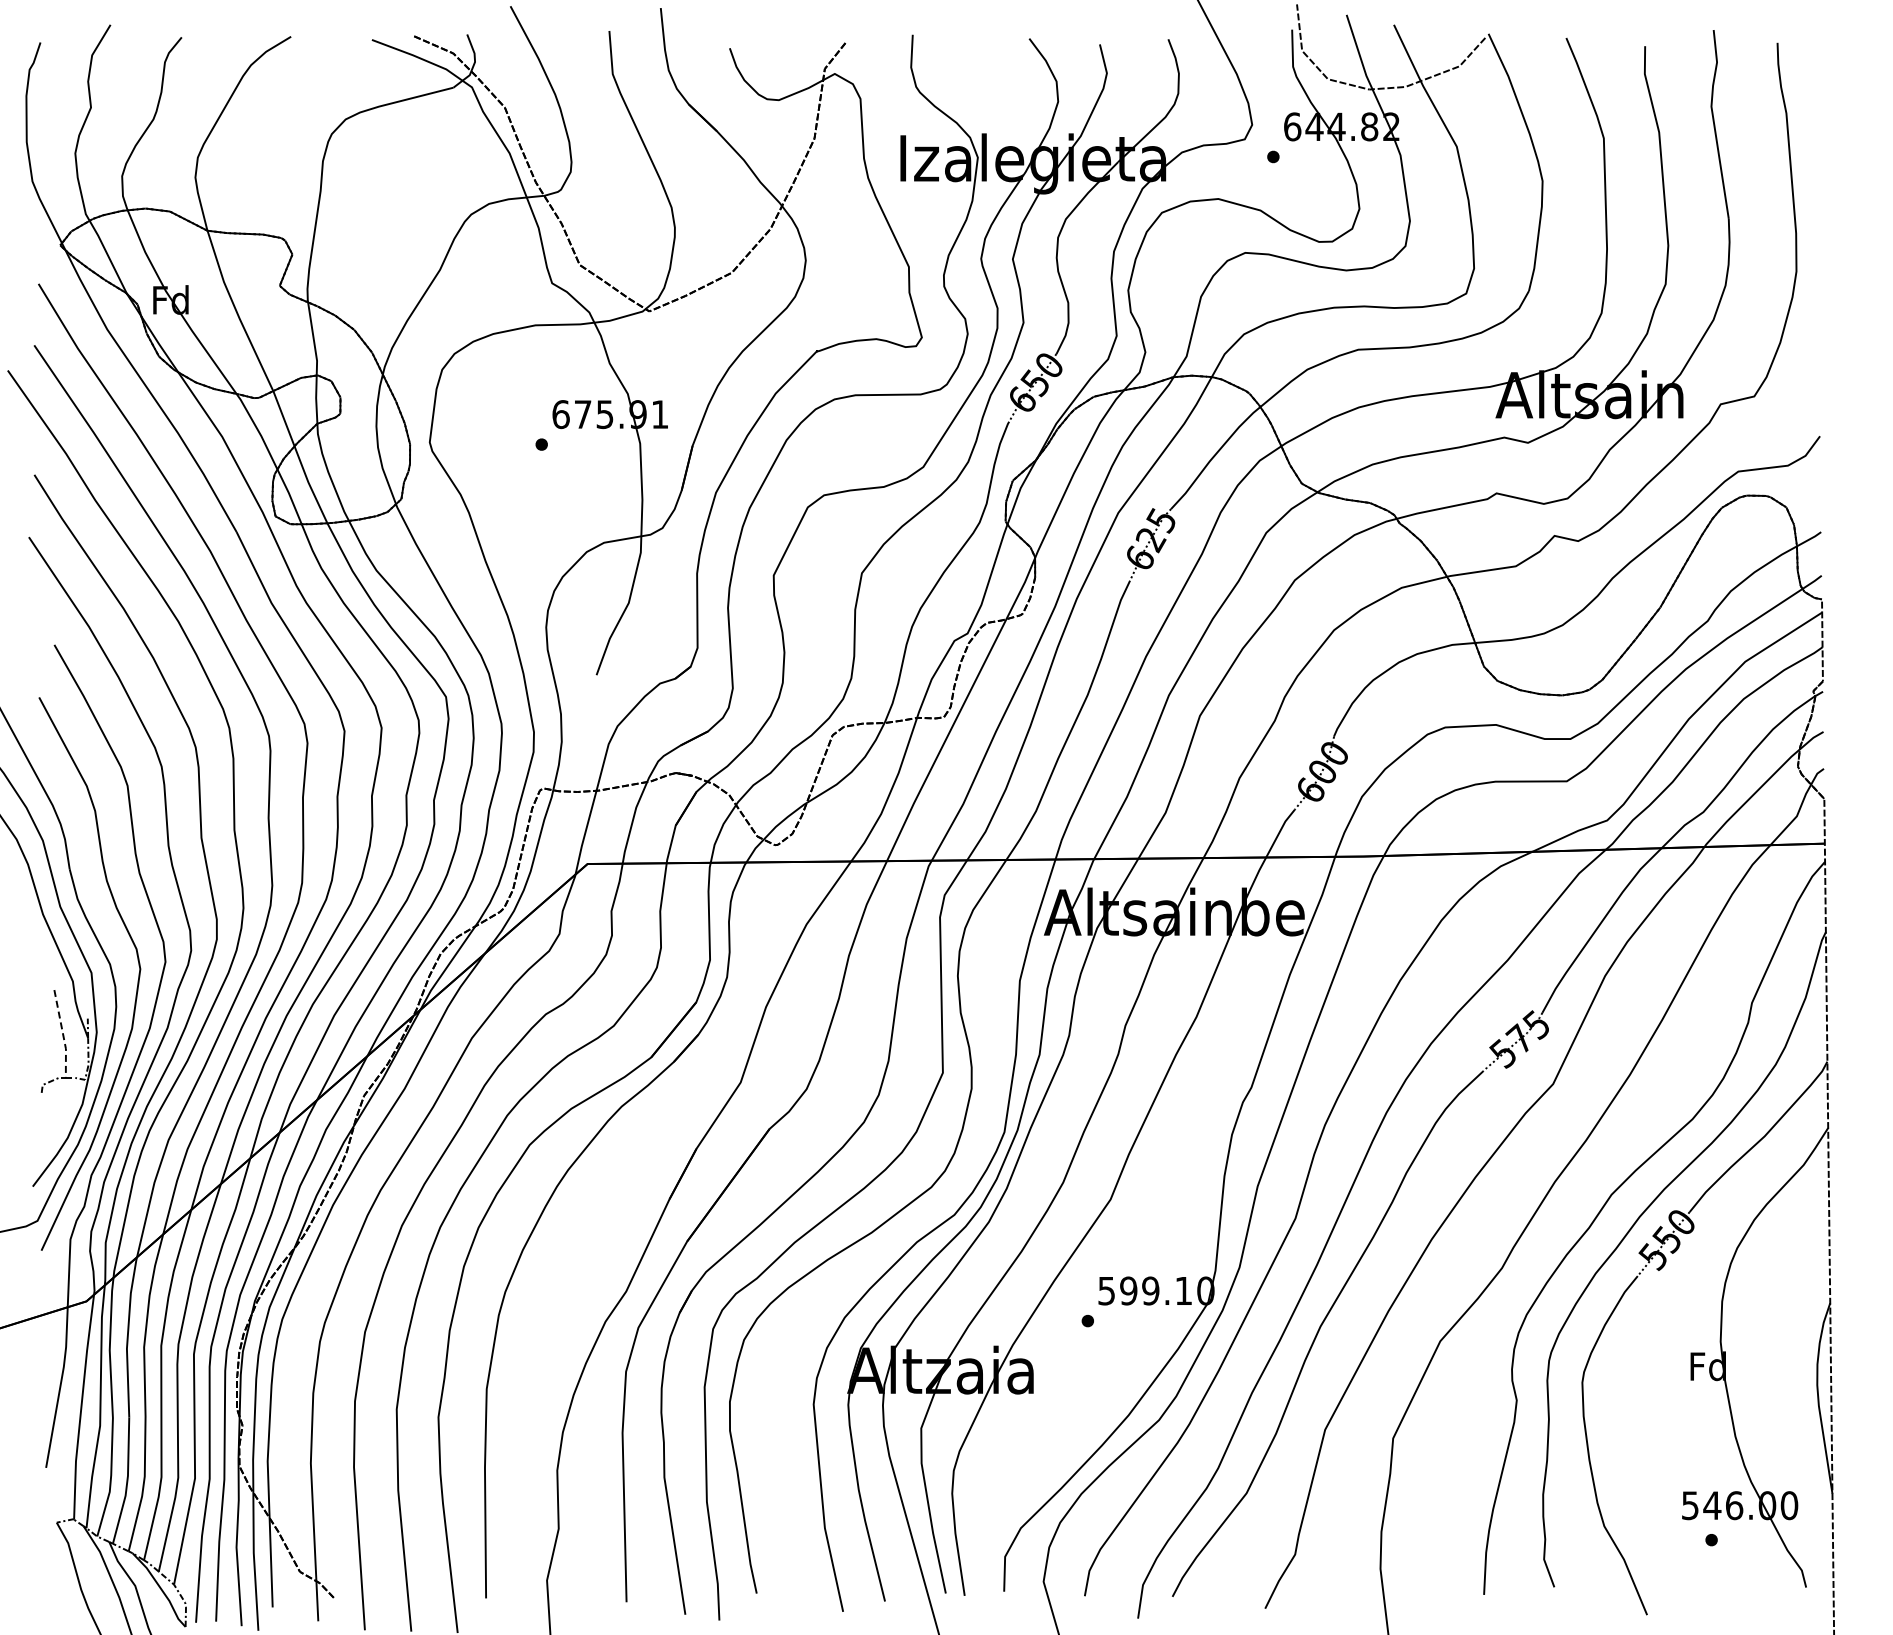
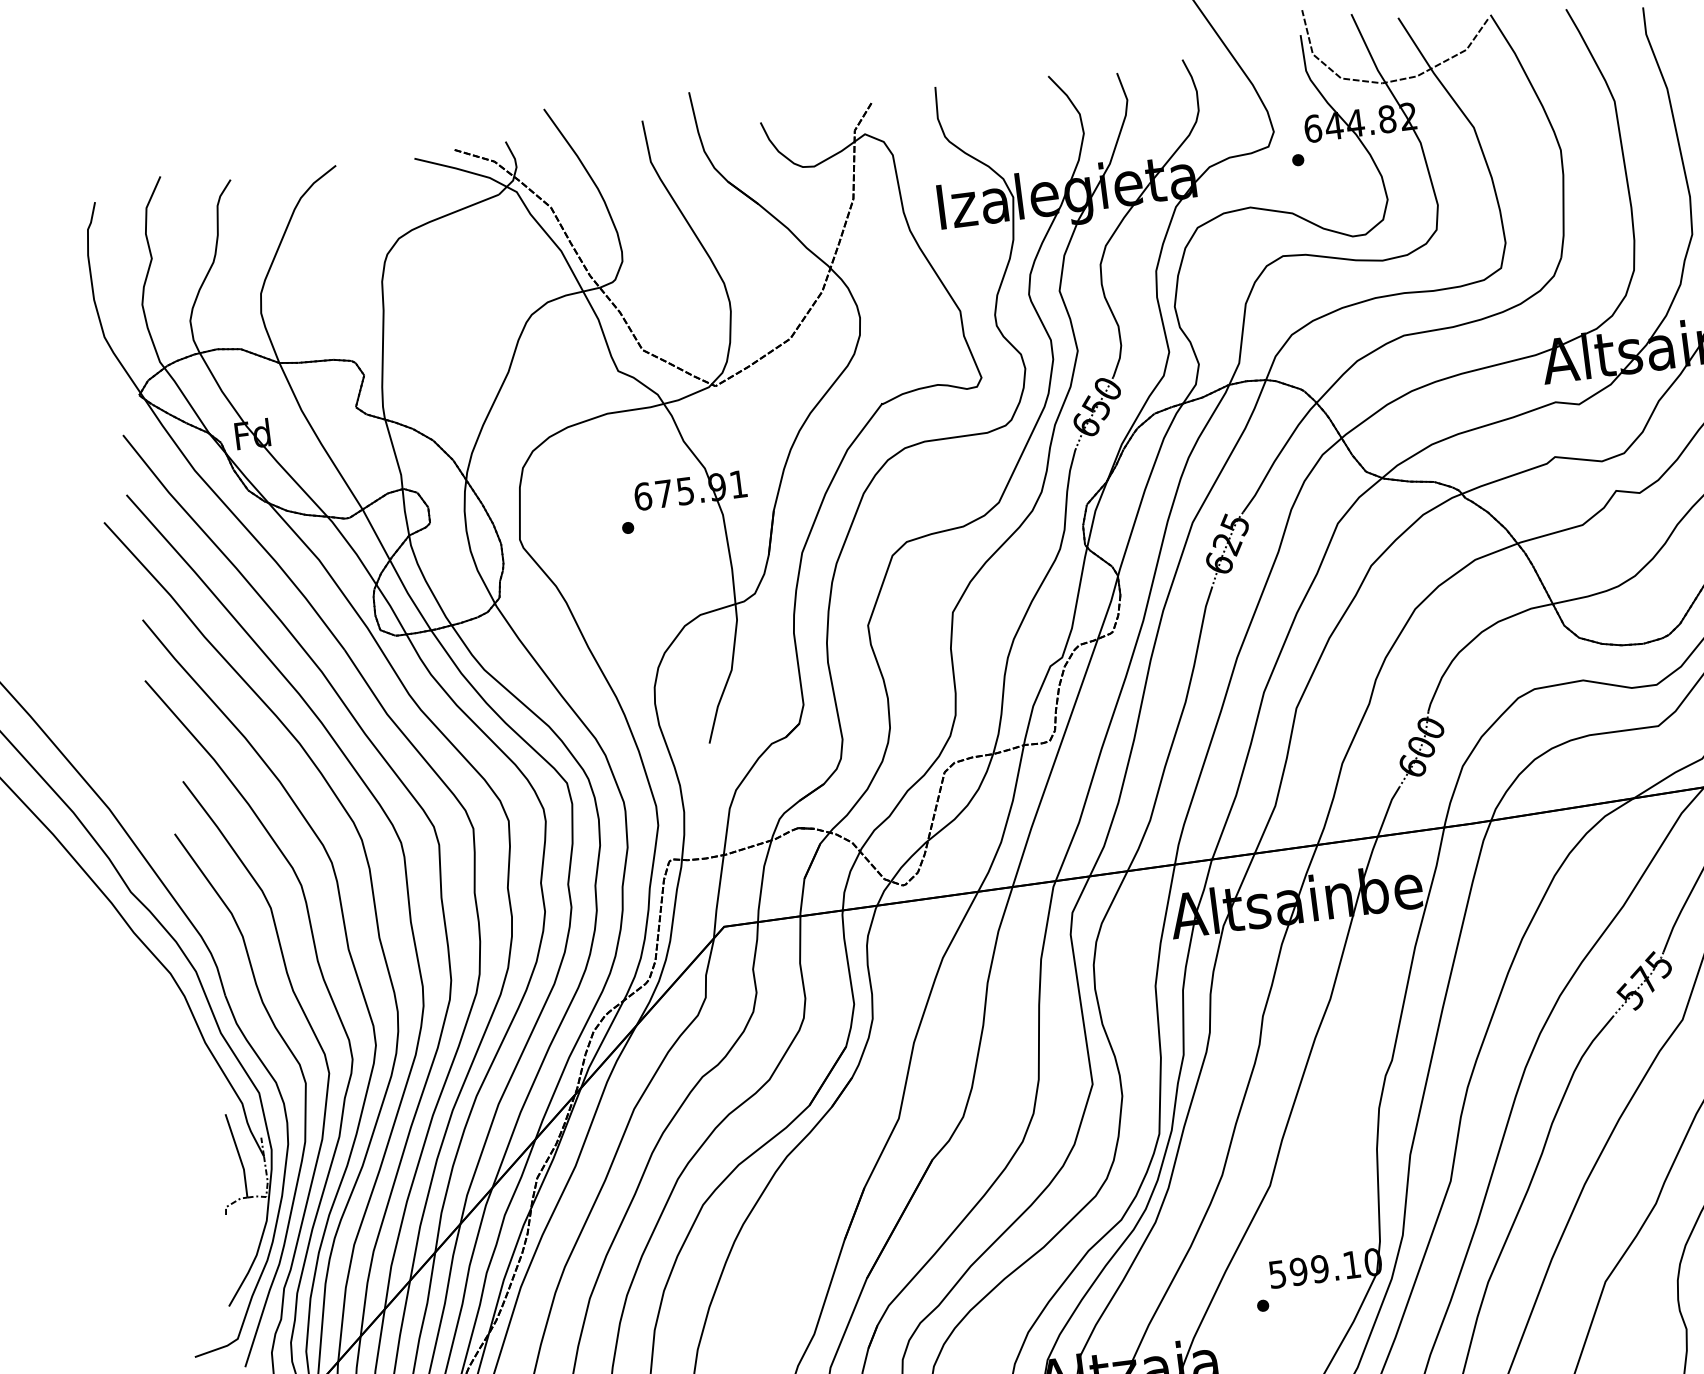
line: (63, 1035) -> (239, 1156), dashed -> solid

